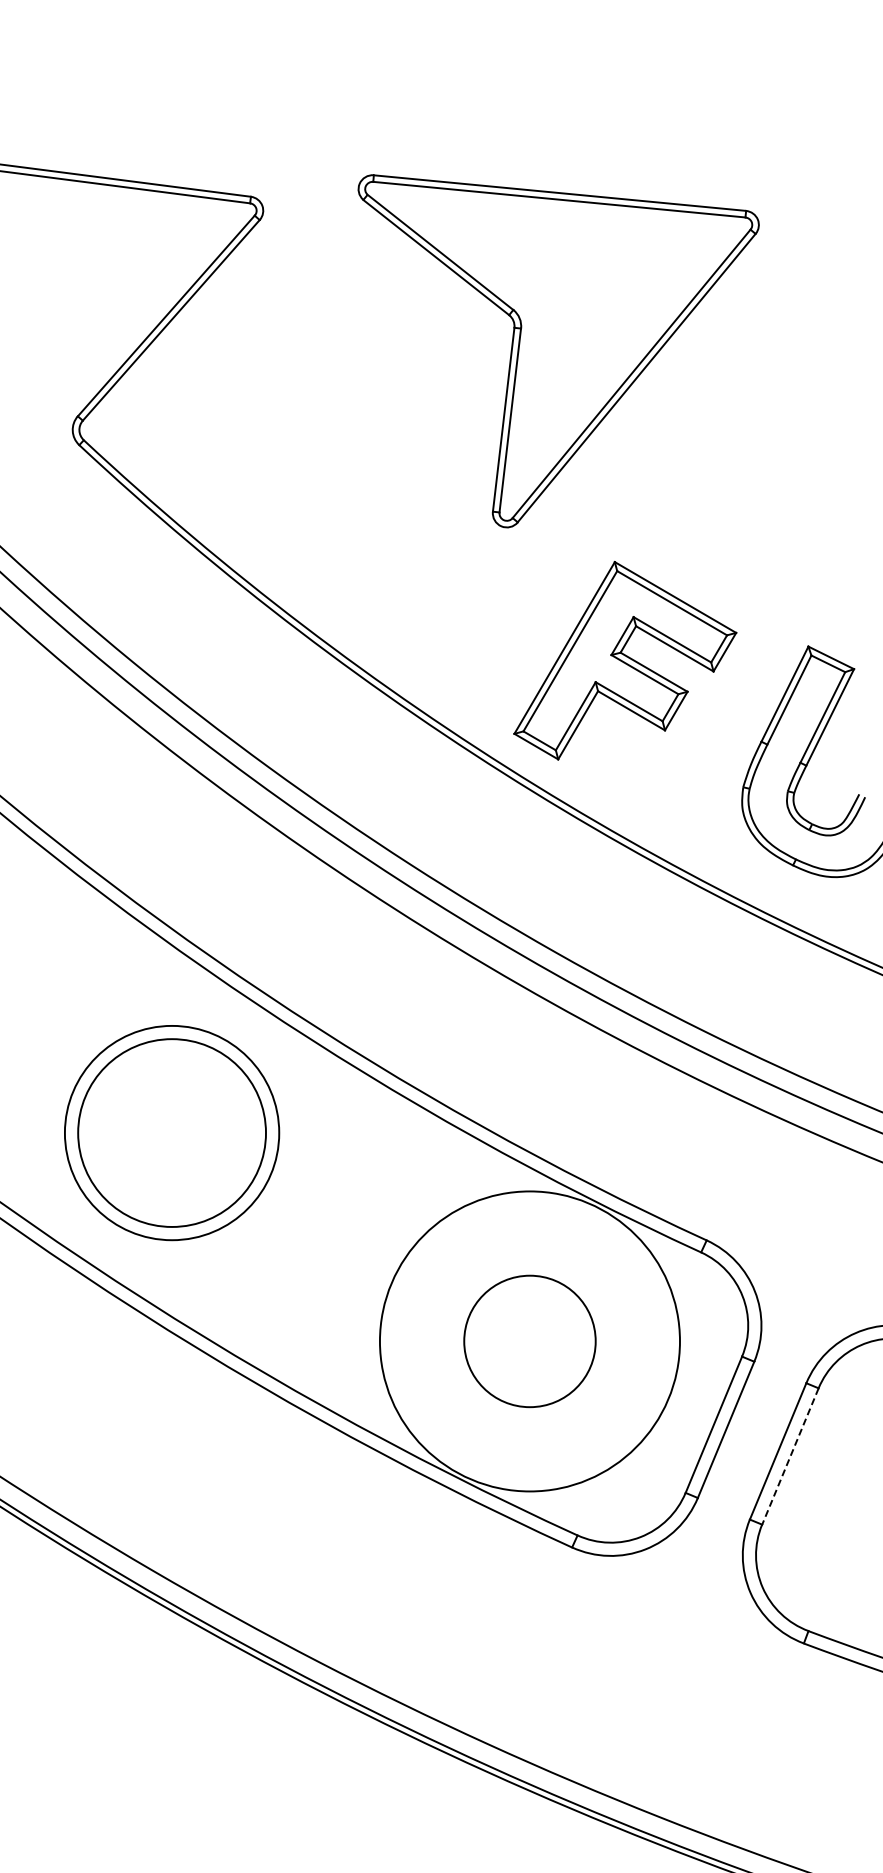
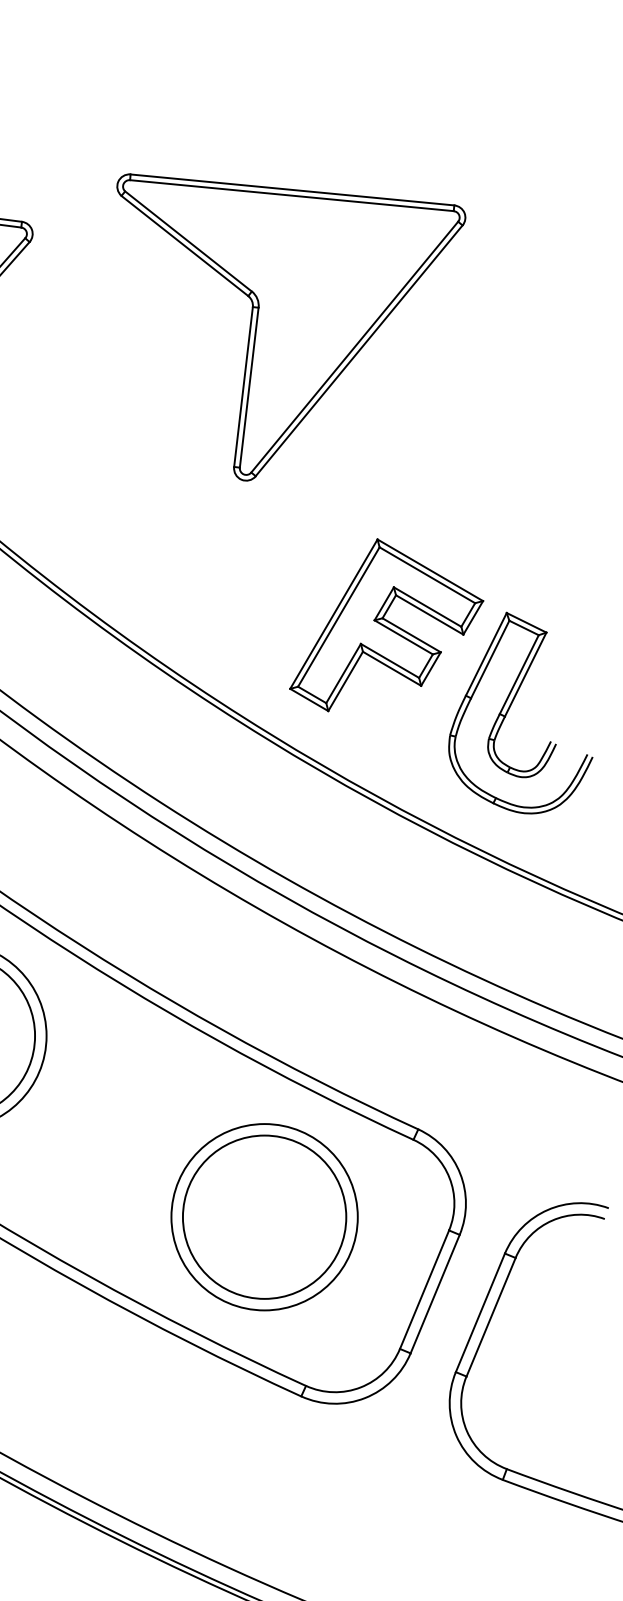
part: (558, 351) -> (291, 327), moved
part: (625, 660) -> (386, 625), moved
circle: (529, 1341) -> (264, 1217), size x0.71
circle: (529, 1341) -> (264, 1217), size x1.43
line: (790, 1456) -> (491, 1317), dashed -> solid

